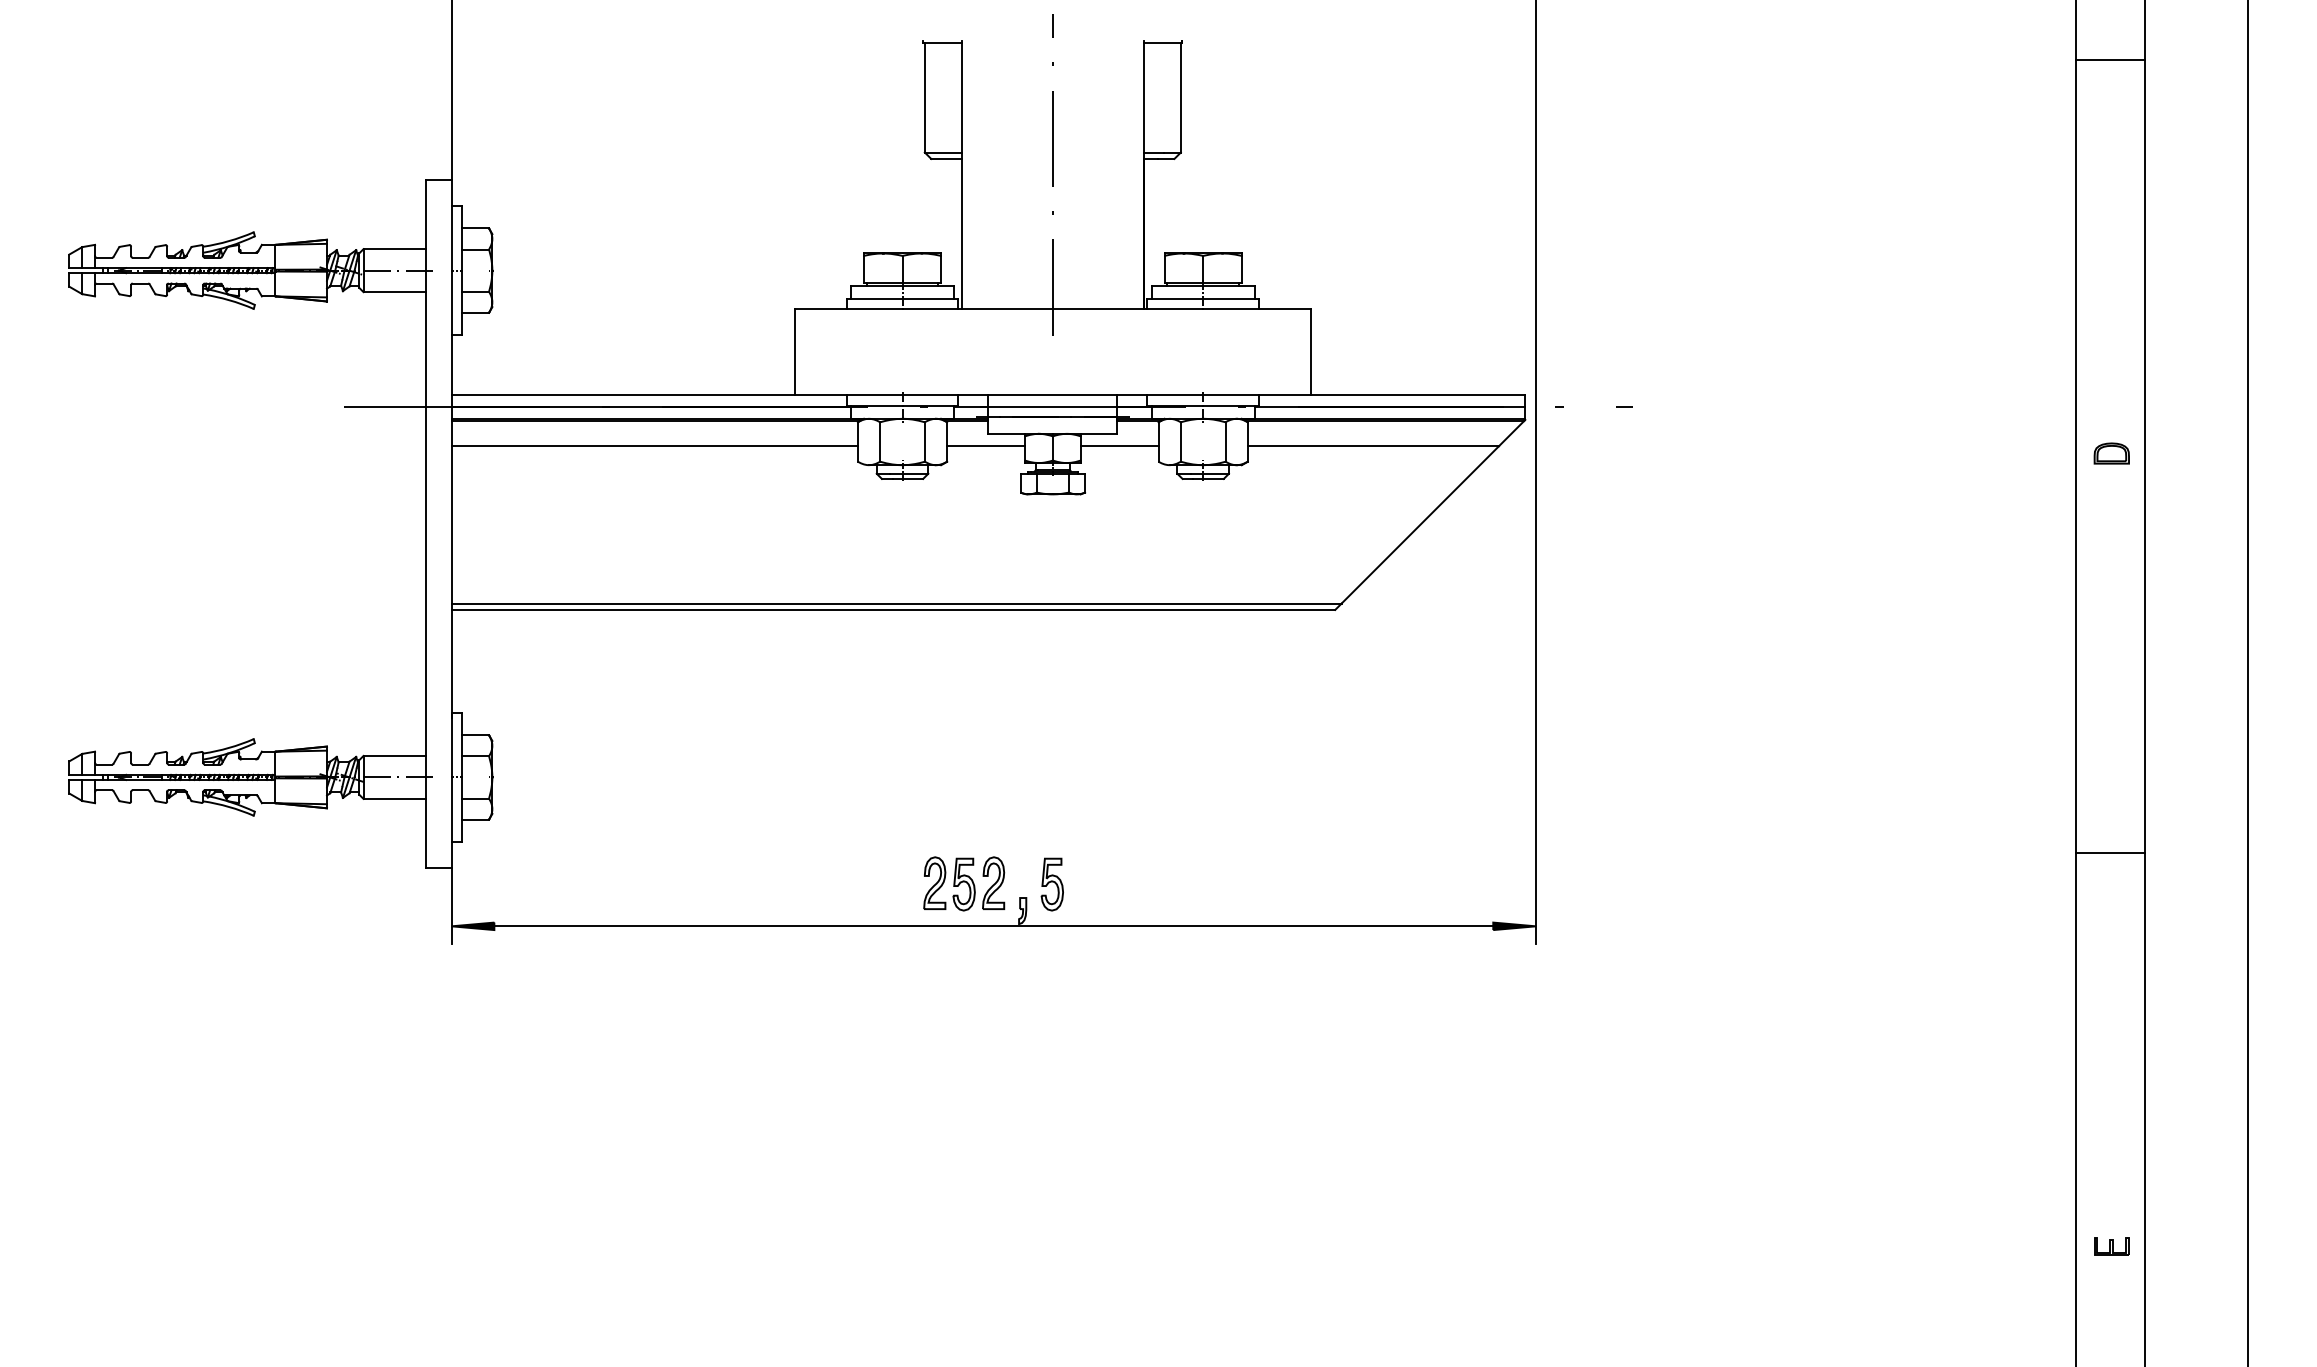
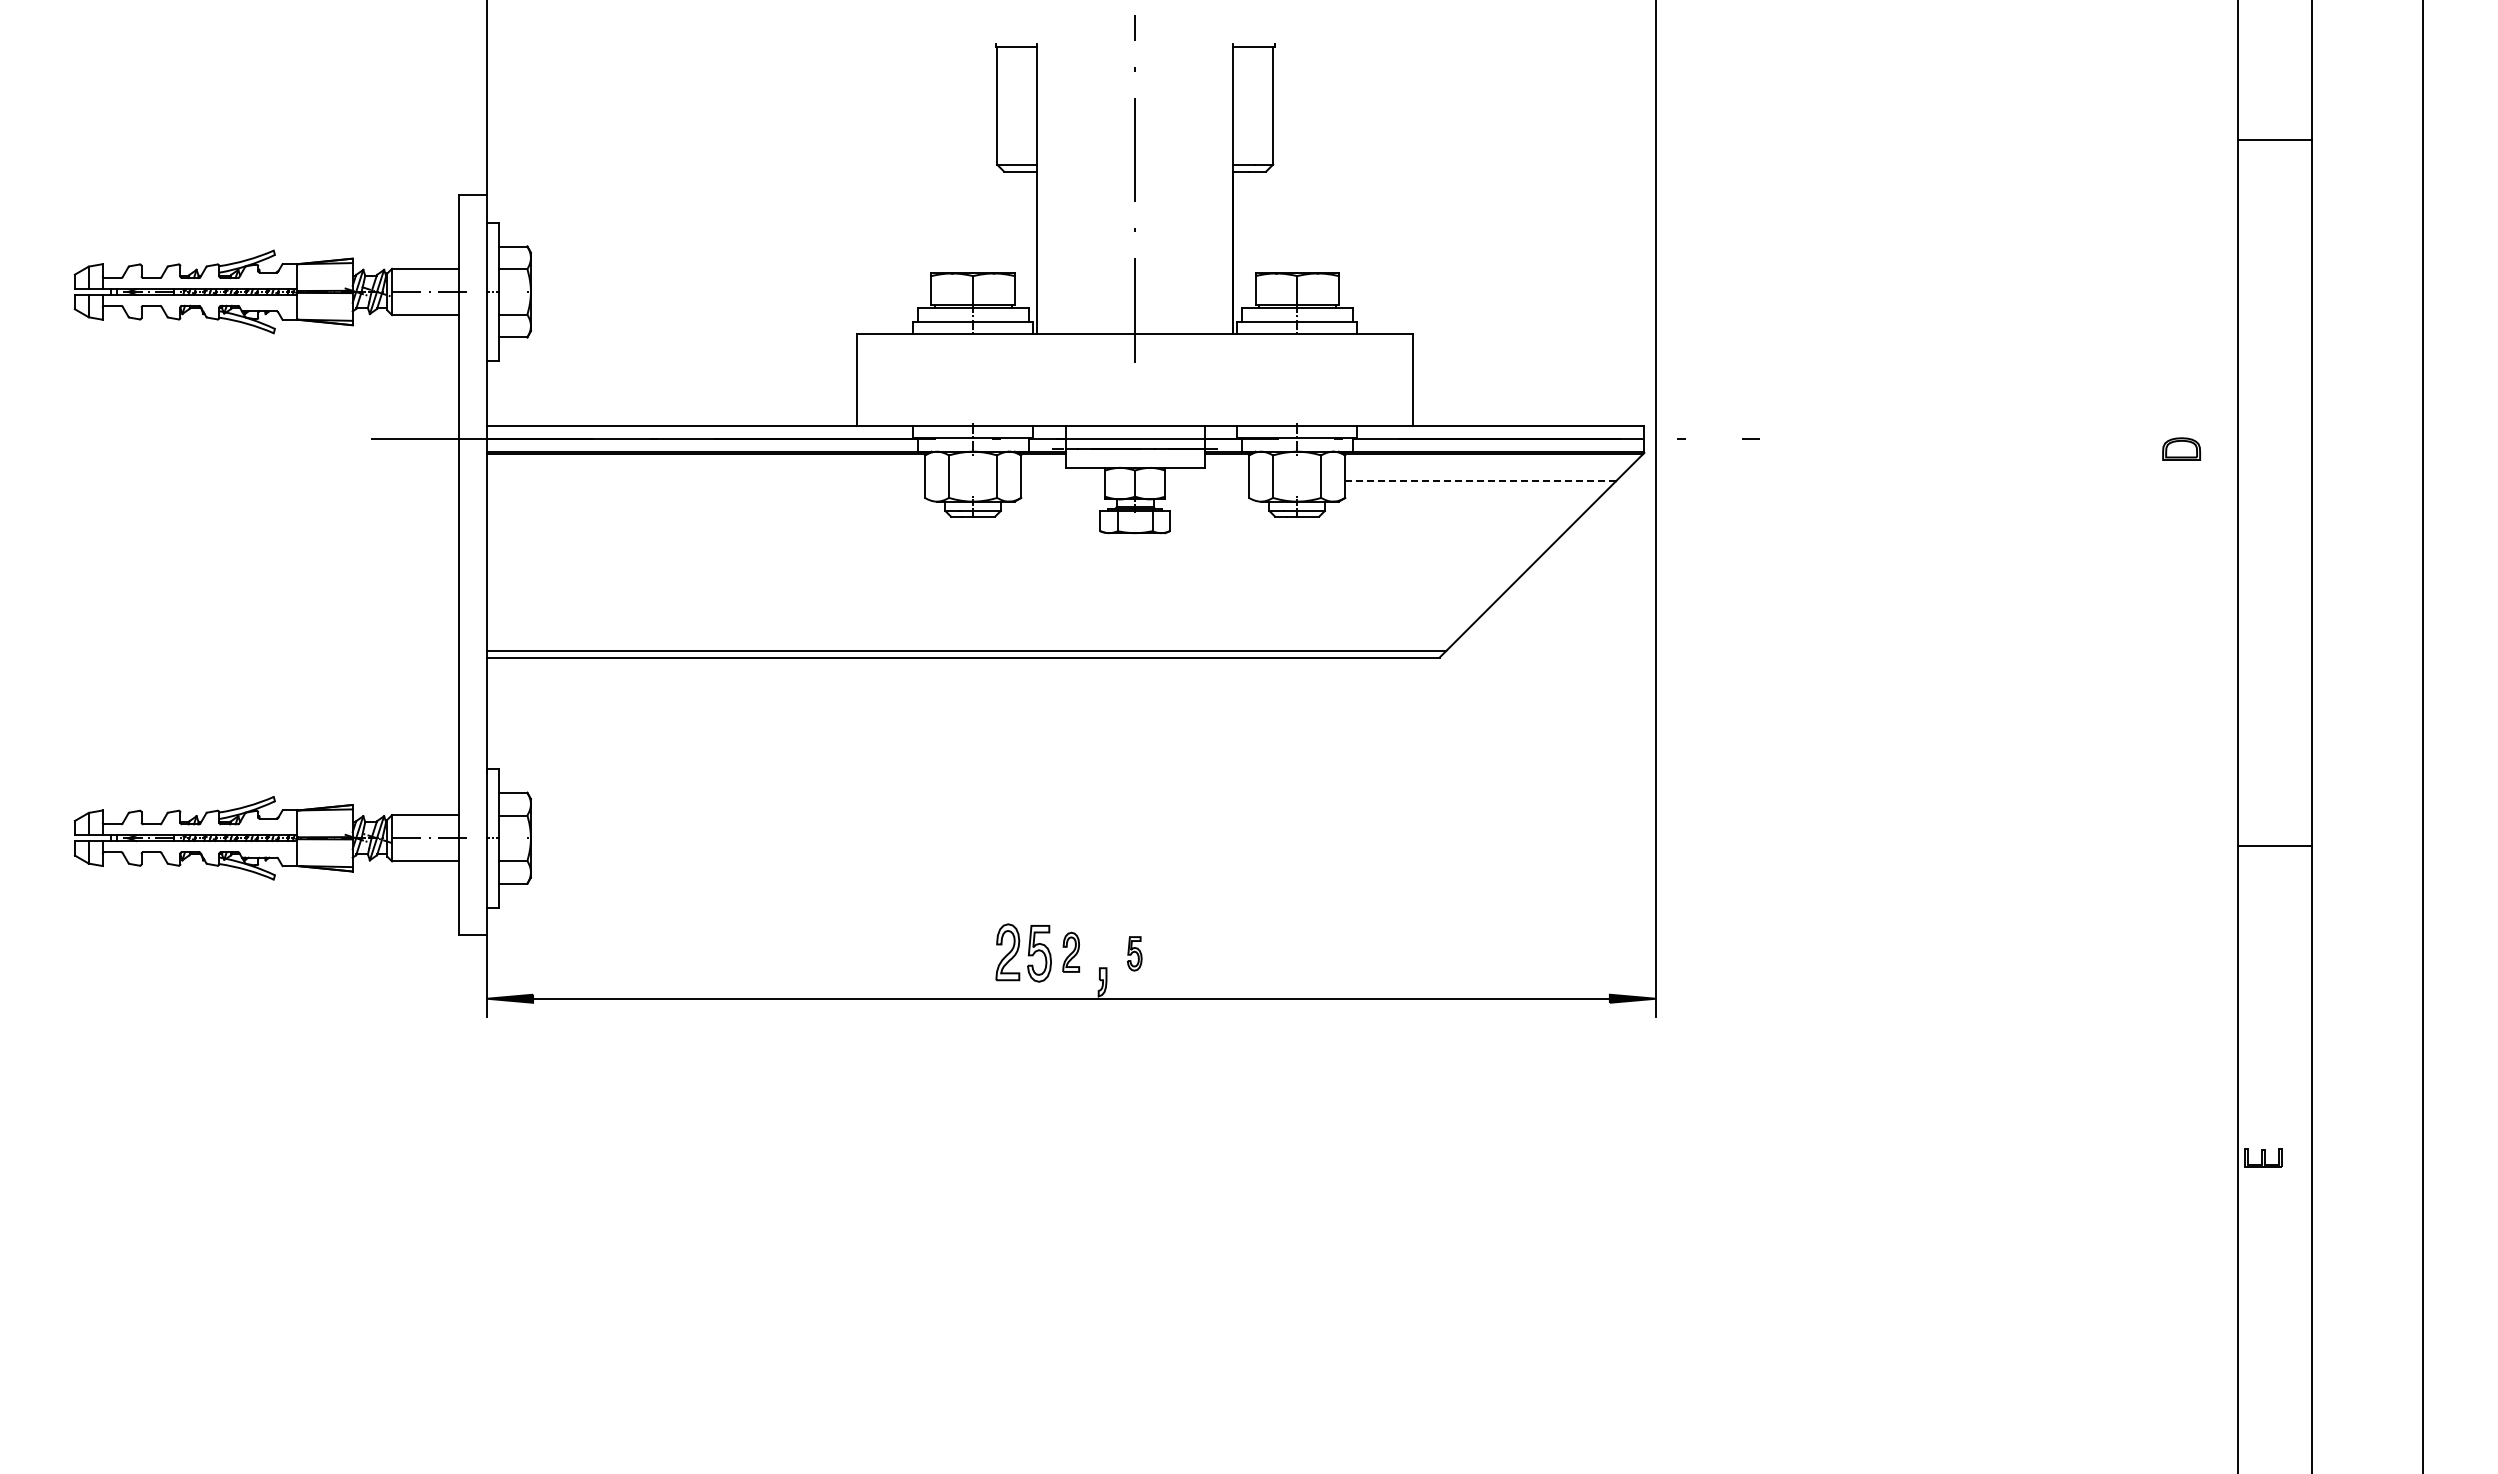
line: (2109, 60) -> (2274, 140), moved
line: (654, 446) -> (705, 481), removed
line: (986, 446) -> (1063, 481), removed
line: (1120, 446) -> (1207, 481), removed
line: (1374, 446) -> (1481, 481), solid -> dashed
part: (2111, 452) -> (2181, 448), moved
line: (2109, 853) -> (2274, 846), moved
part: (992, 883) -> (1070, 952), size x0.7
part: (1052, 884) -> (1134, 953), size x0.6
part: (2111, 1246) -> (2263, 1157), moved

